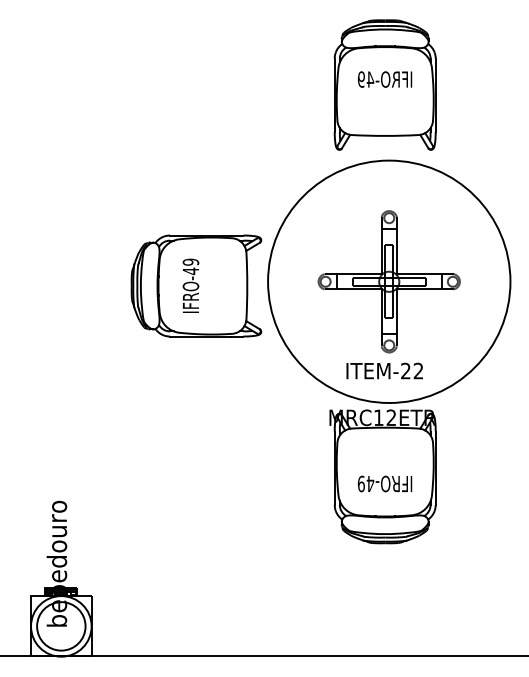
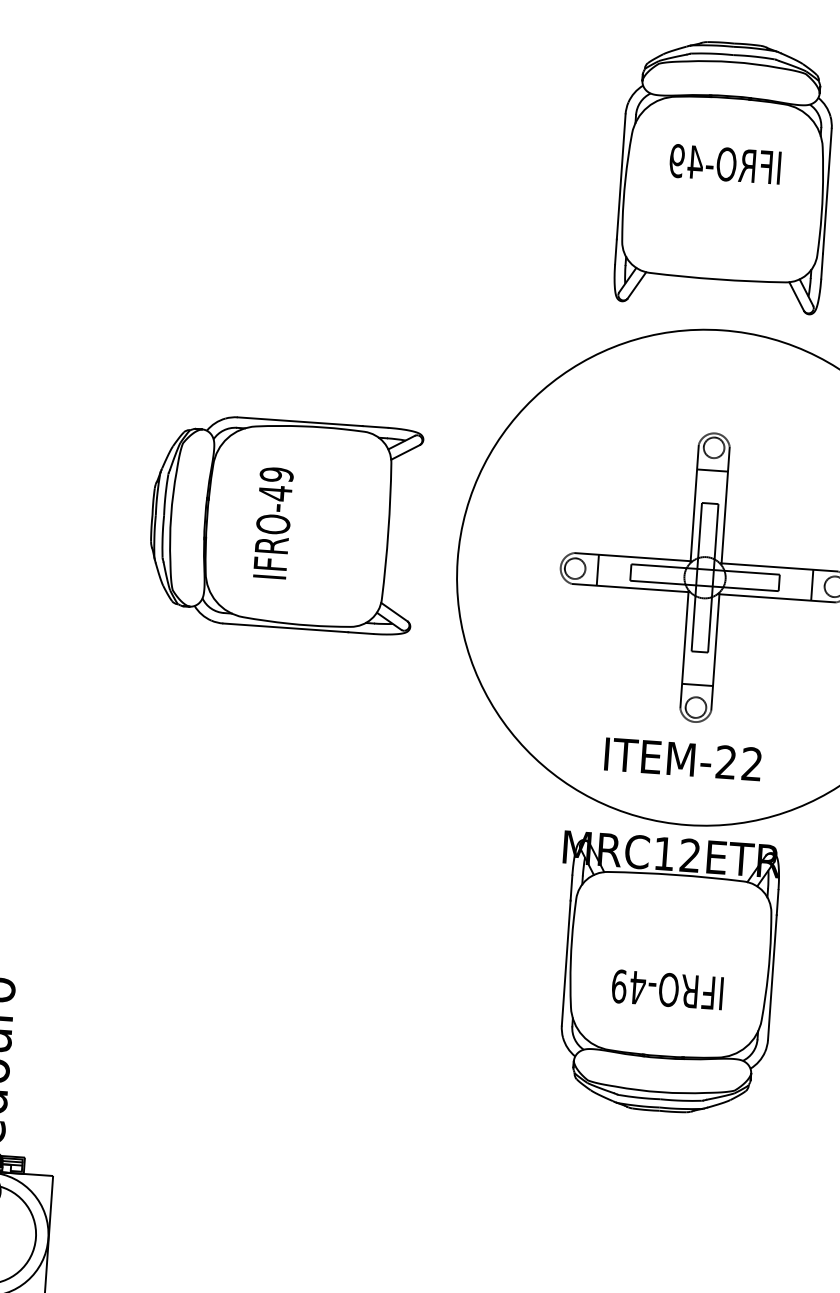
part: (196, 285) -> (284, 523), moved

